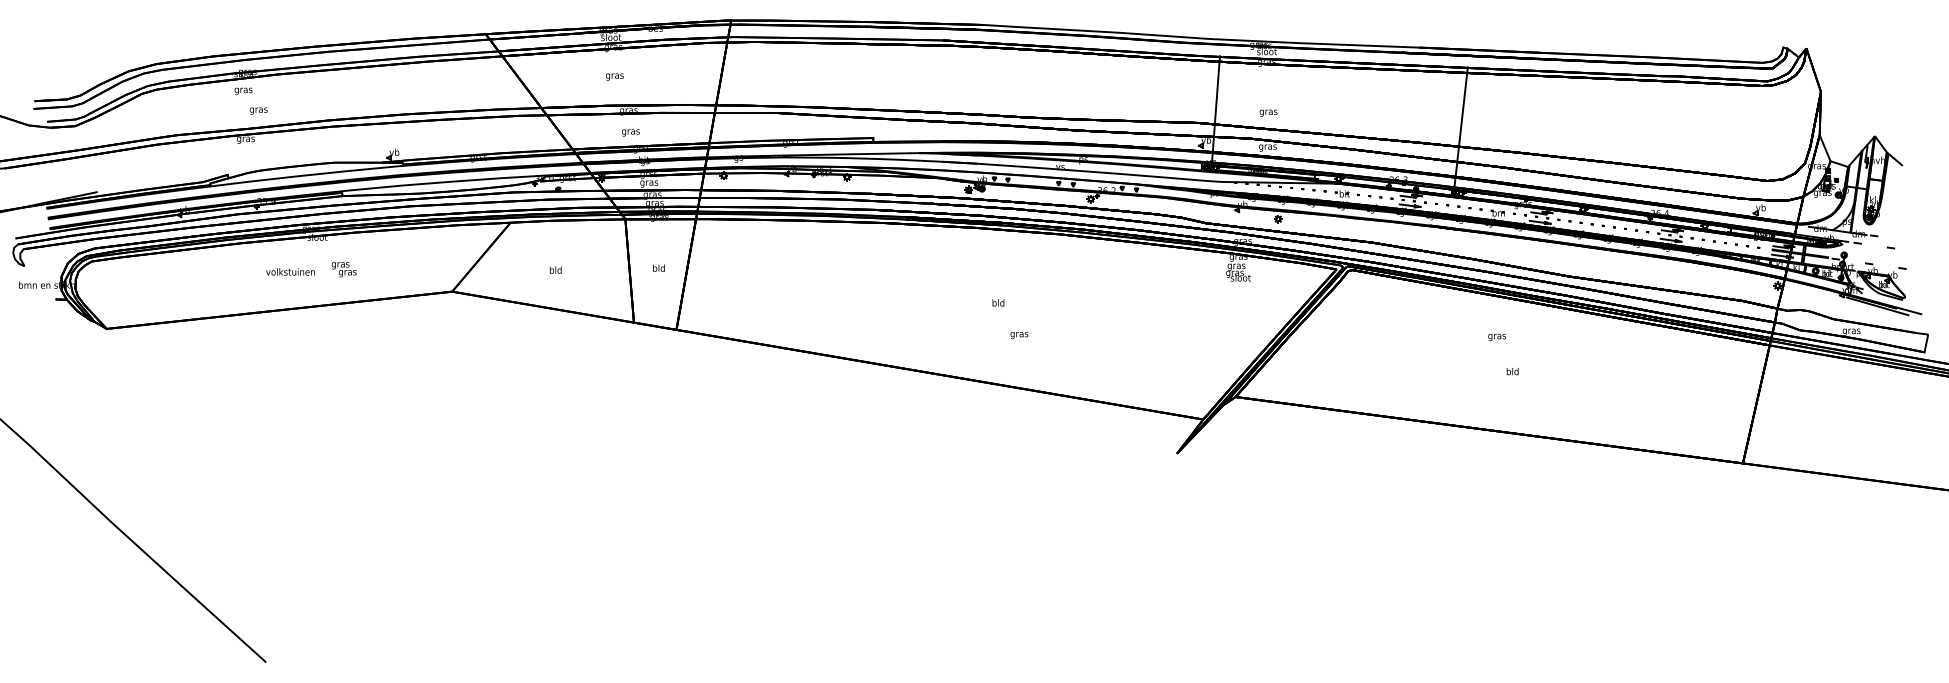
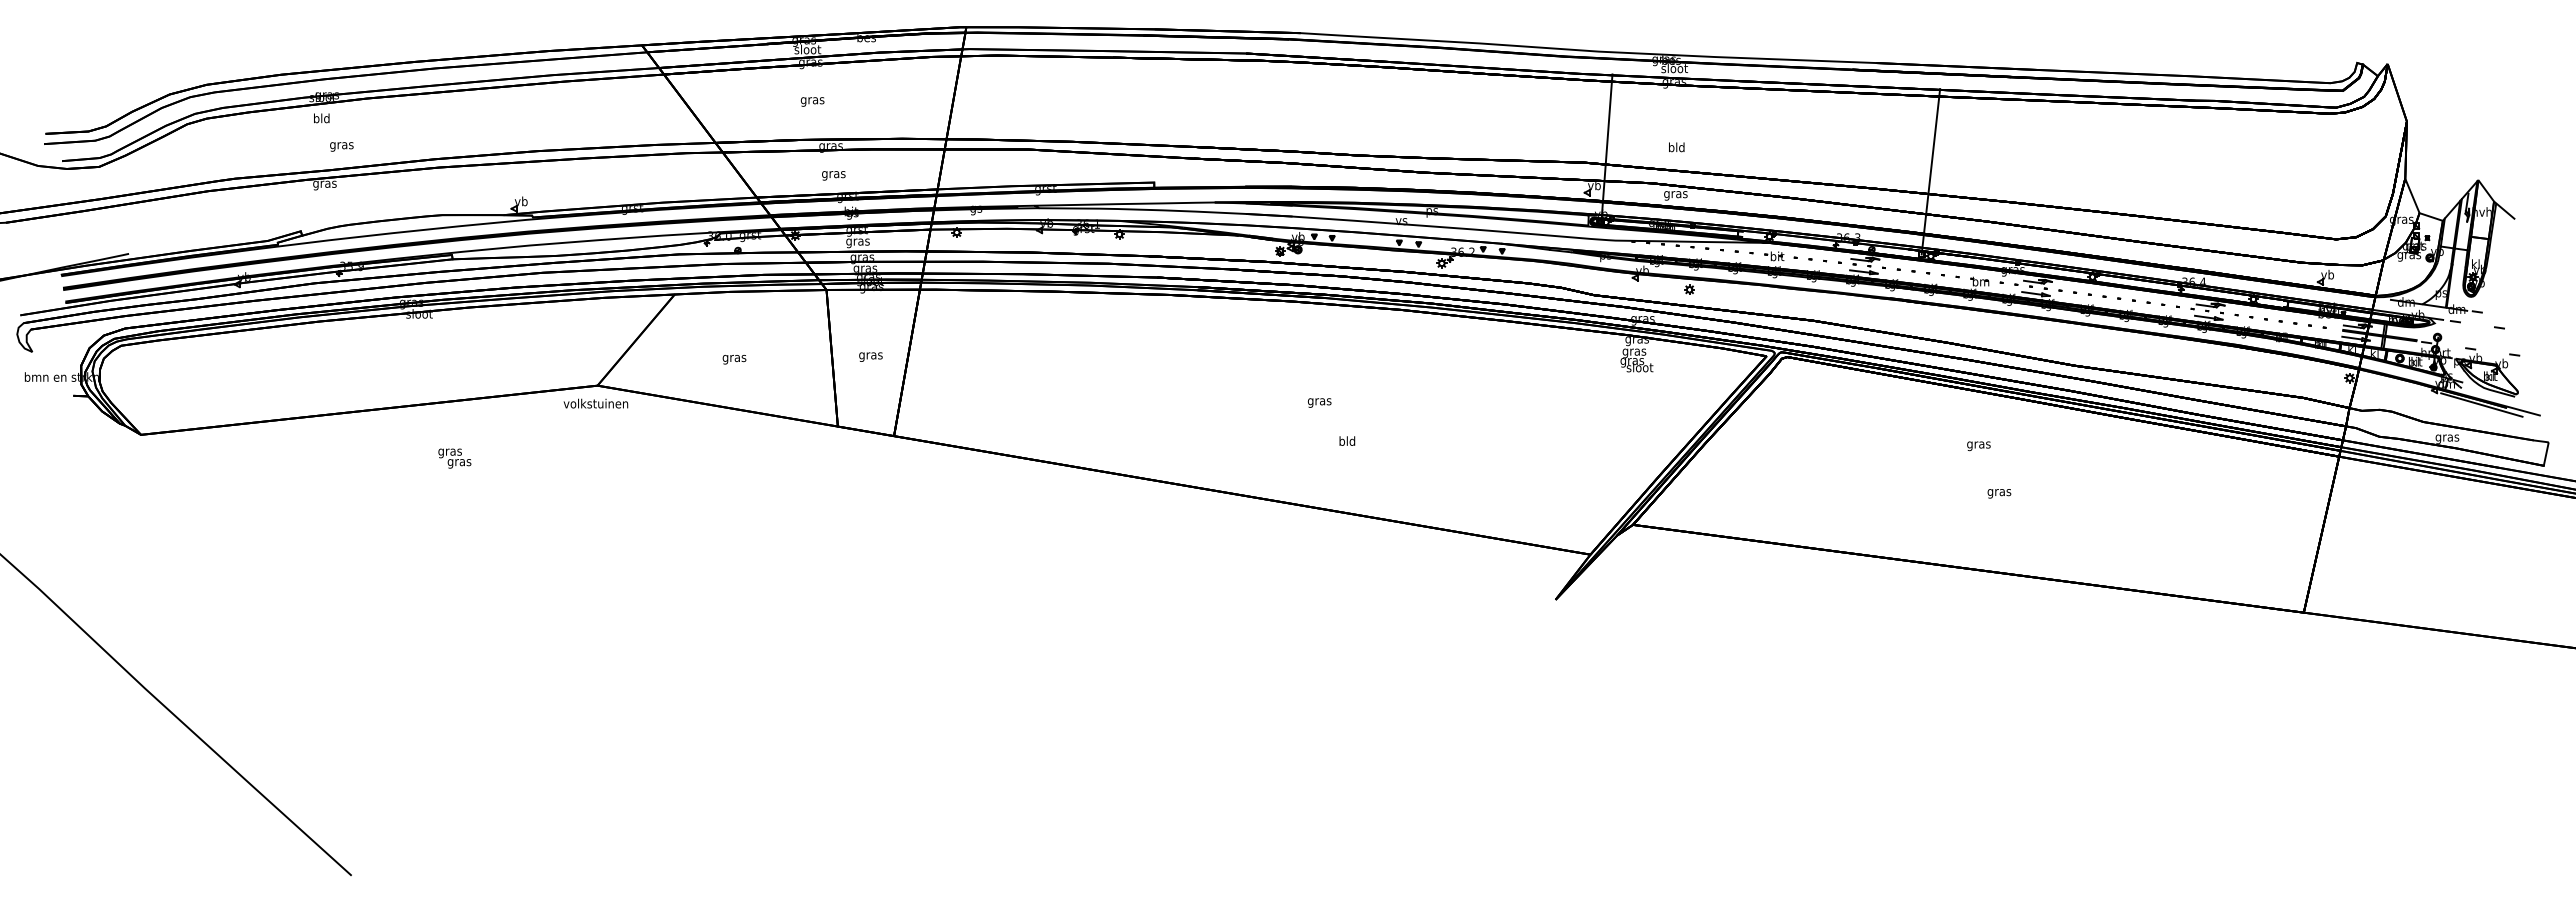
text: (243, 90) -> (321, 119), gras -> bld
text: (1268, 112) -> (1676, 148), gras -> bld
text: (658, 268) -> (870, 355), bld -> gras
text: (343, 269) -> (454, 458), moved
text: (290, 271) -> (595, 403), moved
text: (555, 271) -> (734, 358), bld -> gras
text: (998, 303) -> (1319, 401), bld -> gras
text: (1019, 334) -> (1347, 442), gras -> bld
text: (1512, 372) -> (1999, 492), bld -> gras

